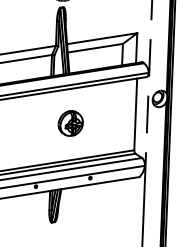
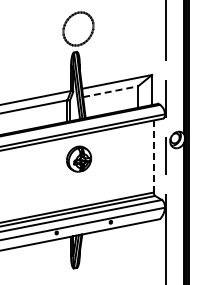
line: (96, 48) -> (111, 91), solid -> dashed
line: (135, 114) -> (153, 156), solid -> dashed
part: (71, 122) -> (79, 158), moved

